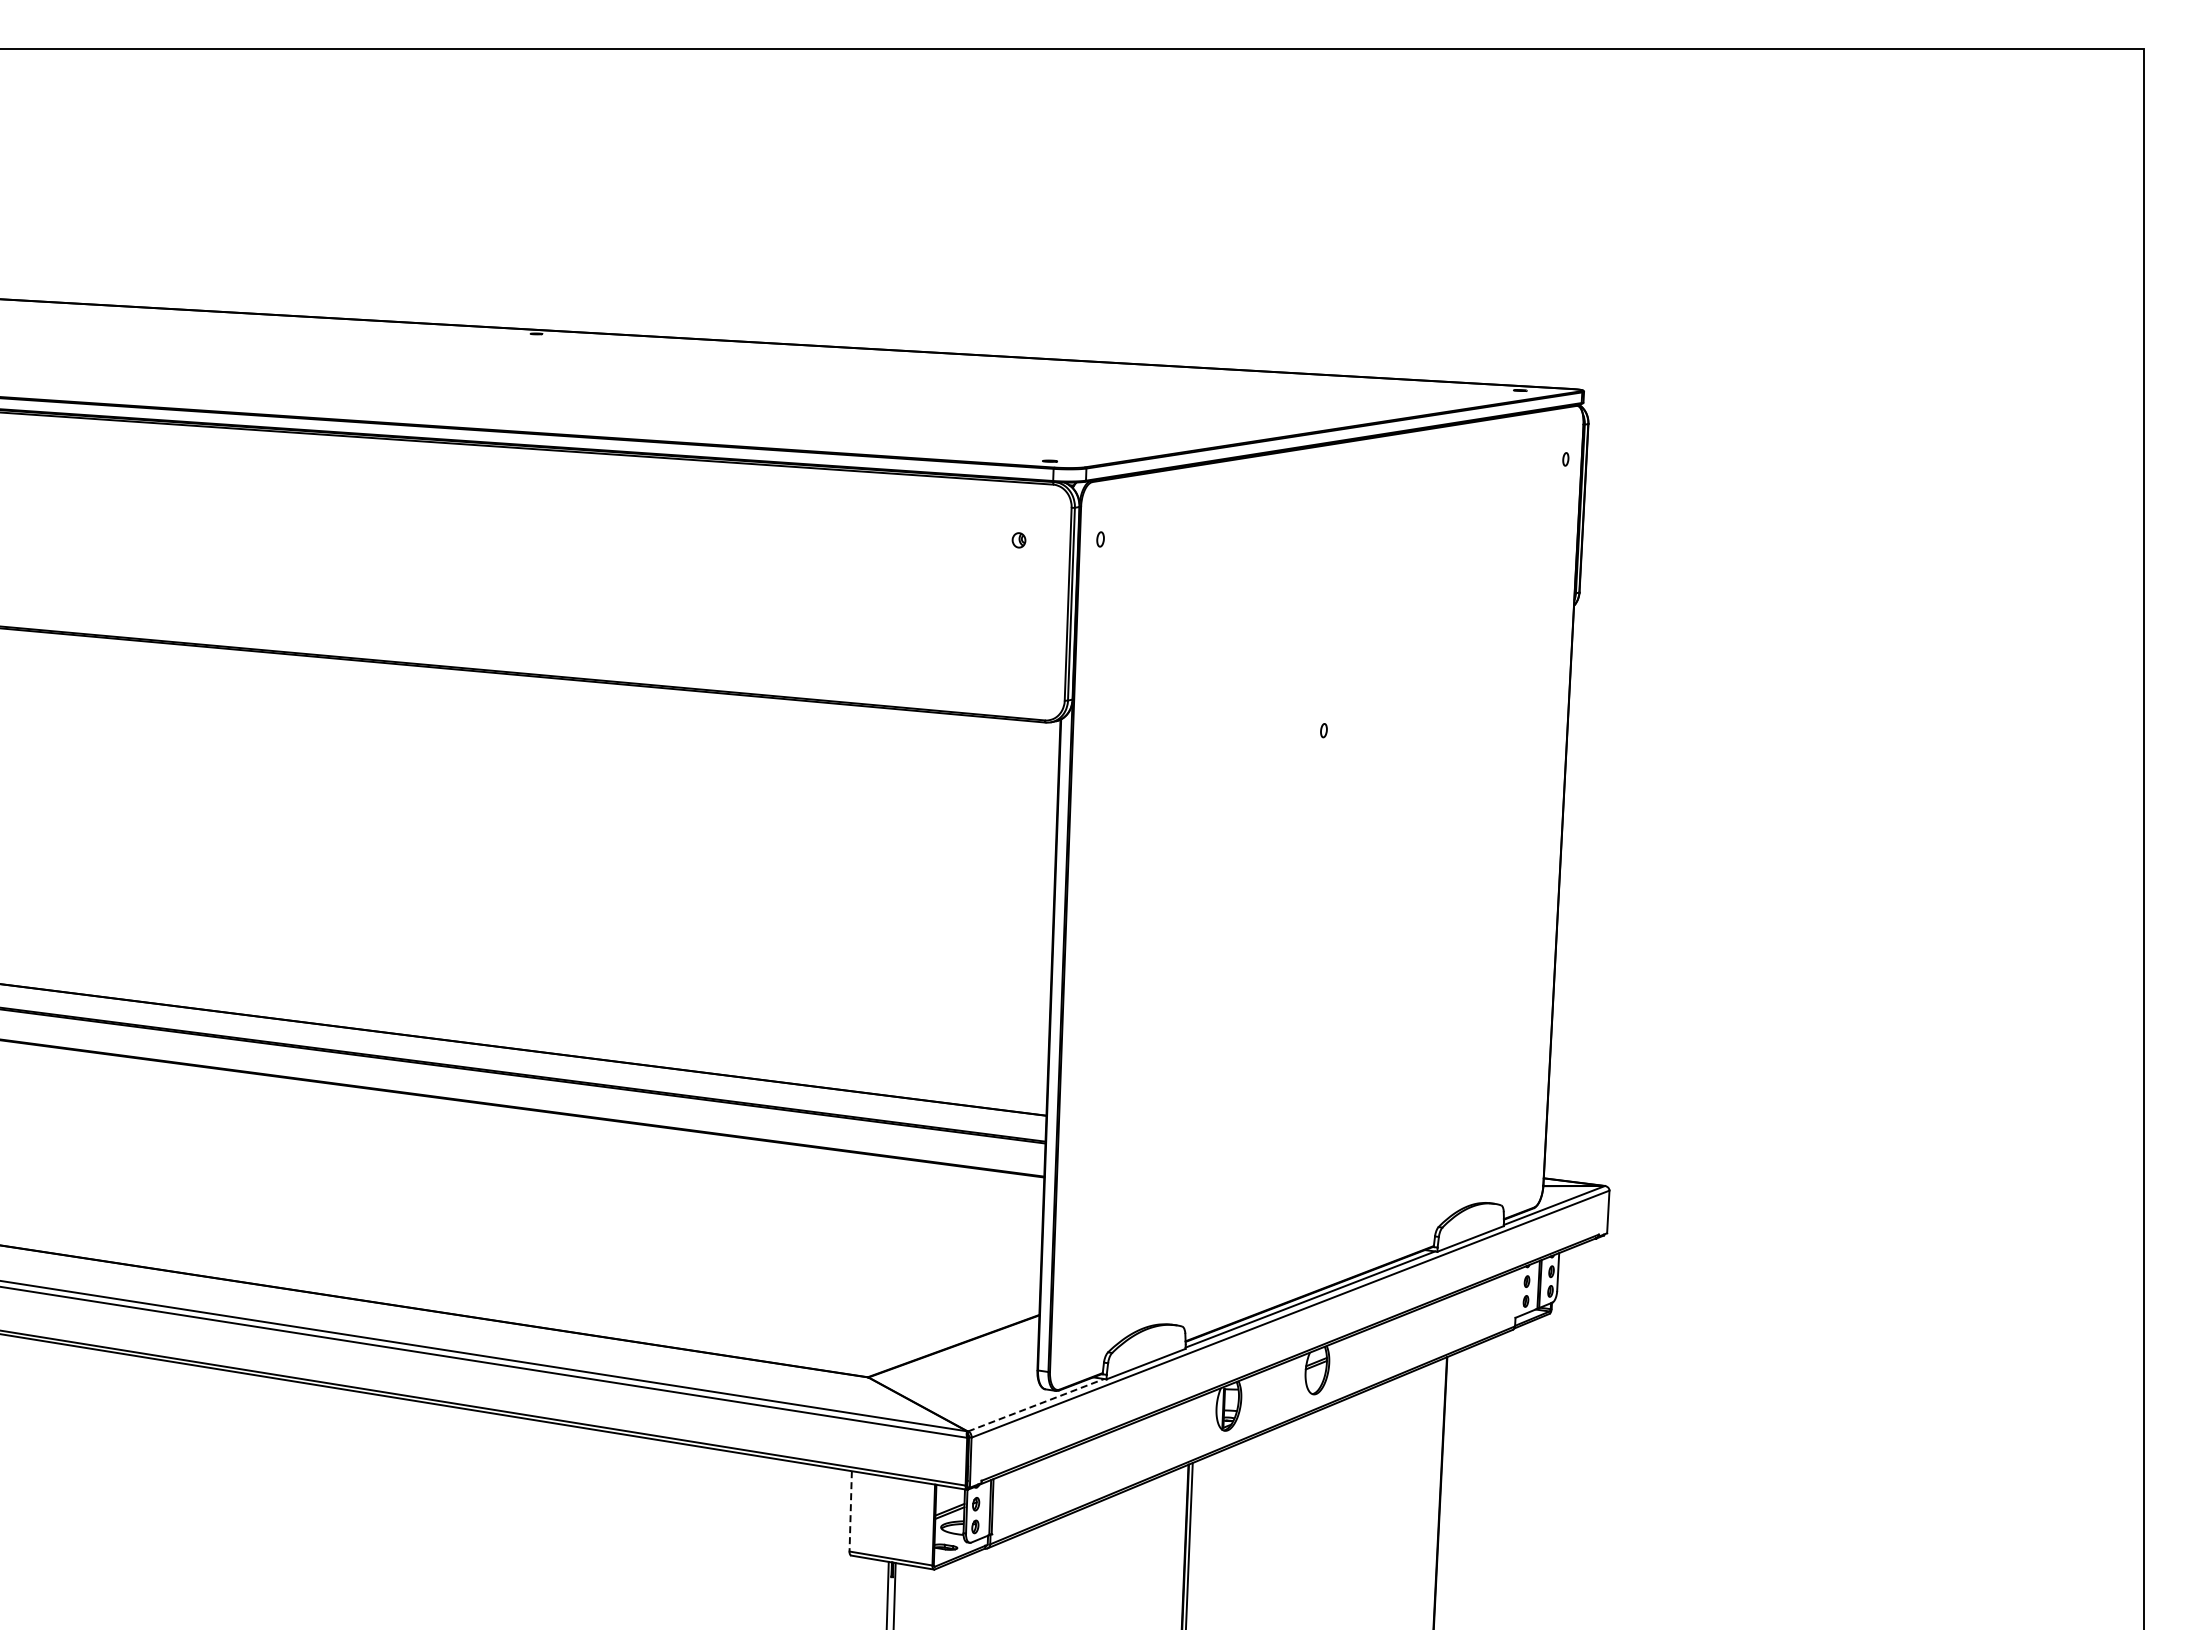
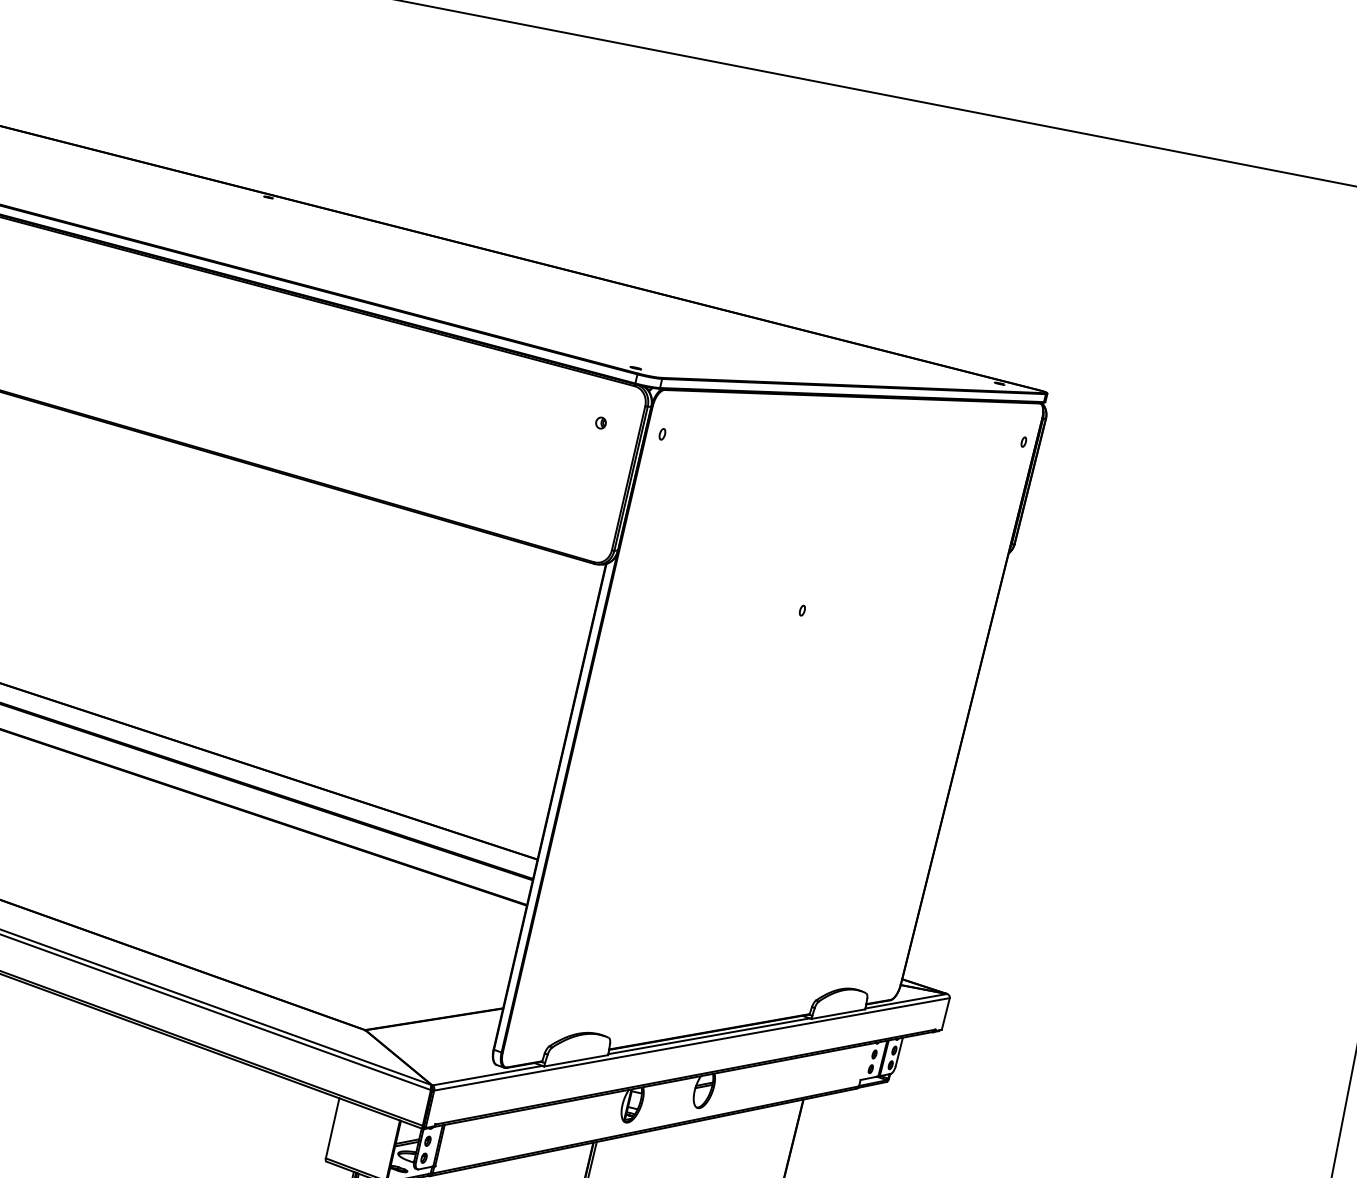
line: (1036, 1405) -> (487, 1075), dashed -> solid
line: (850, 1511) -> (332, 1128), dashed -> solid

